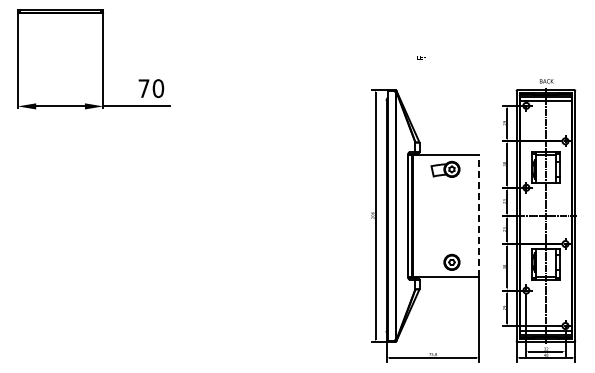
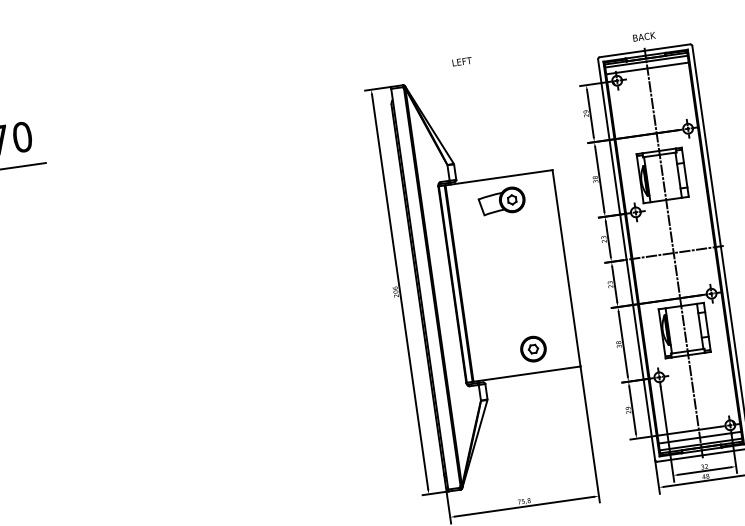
text: (421, 57) -> (459, 61), moved
line: (479, 215) -> (566, 267), dashed -> solid

